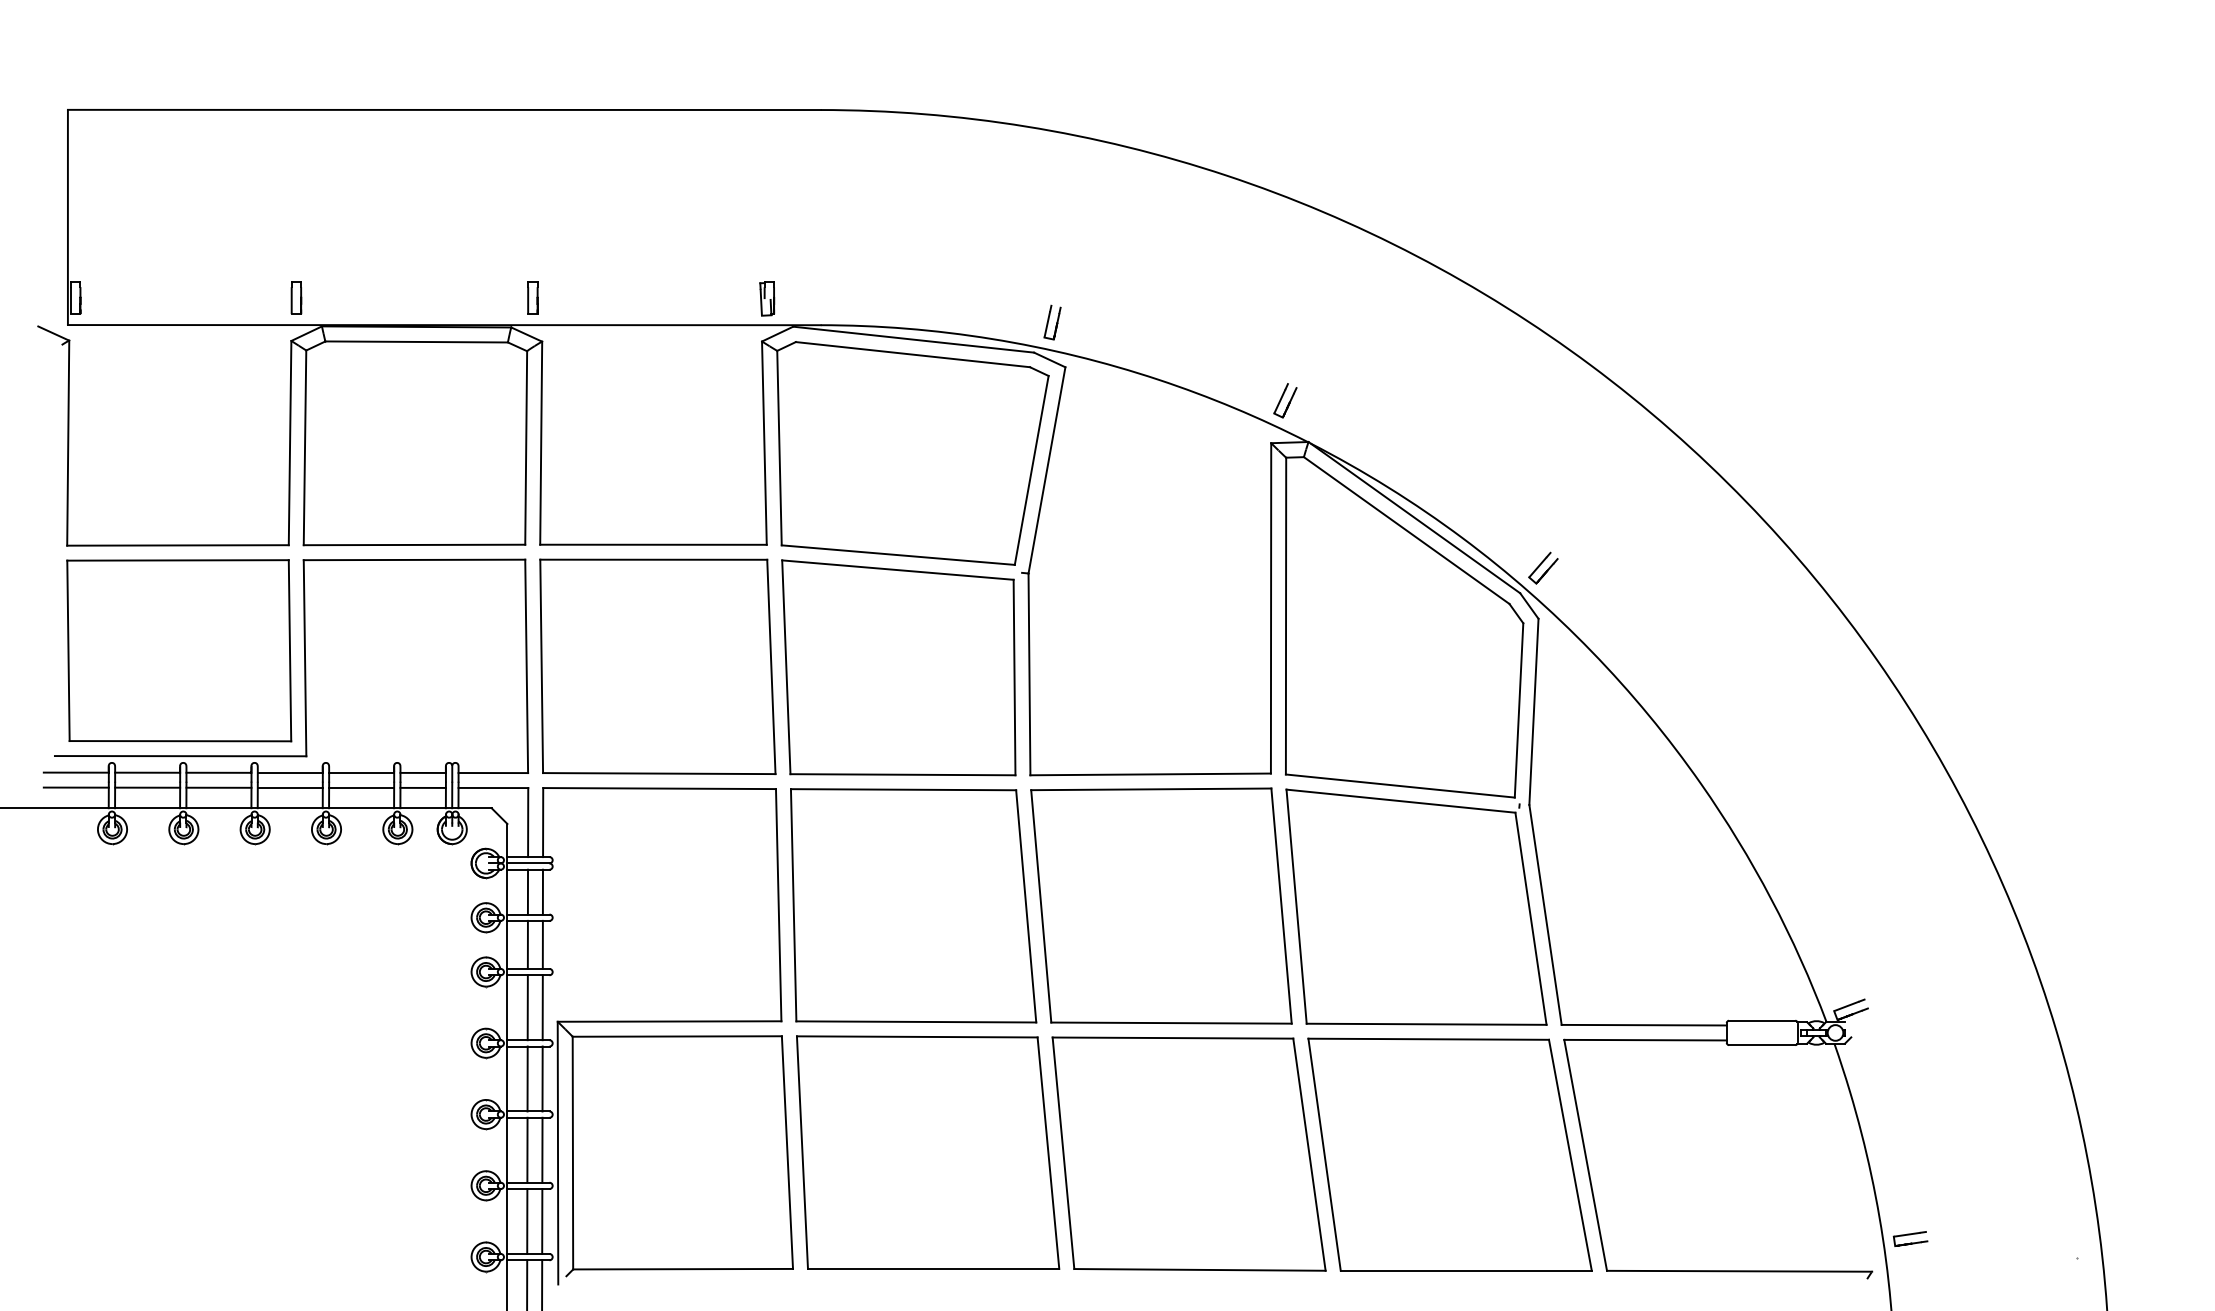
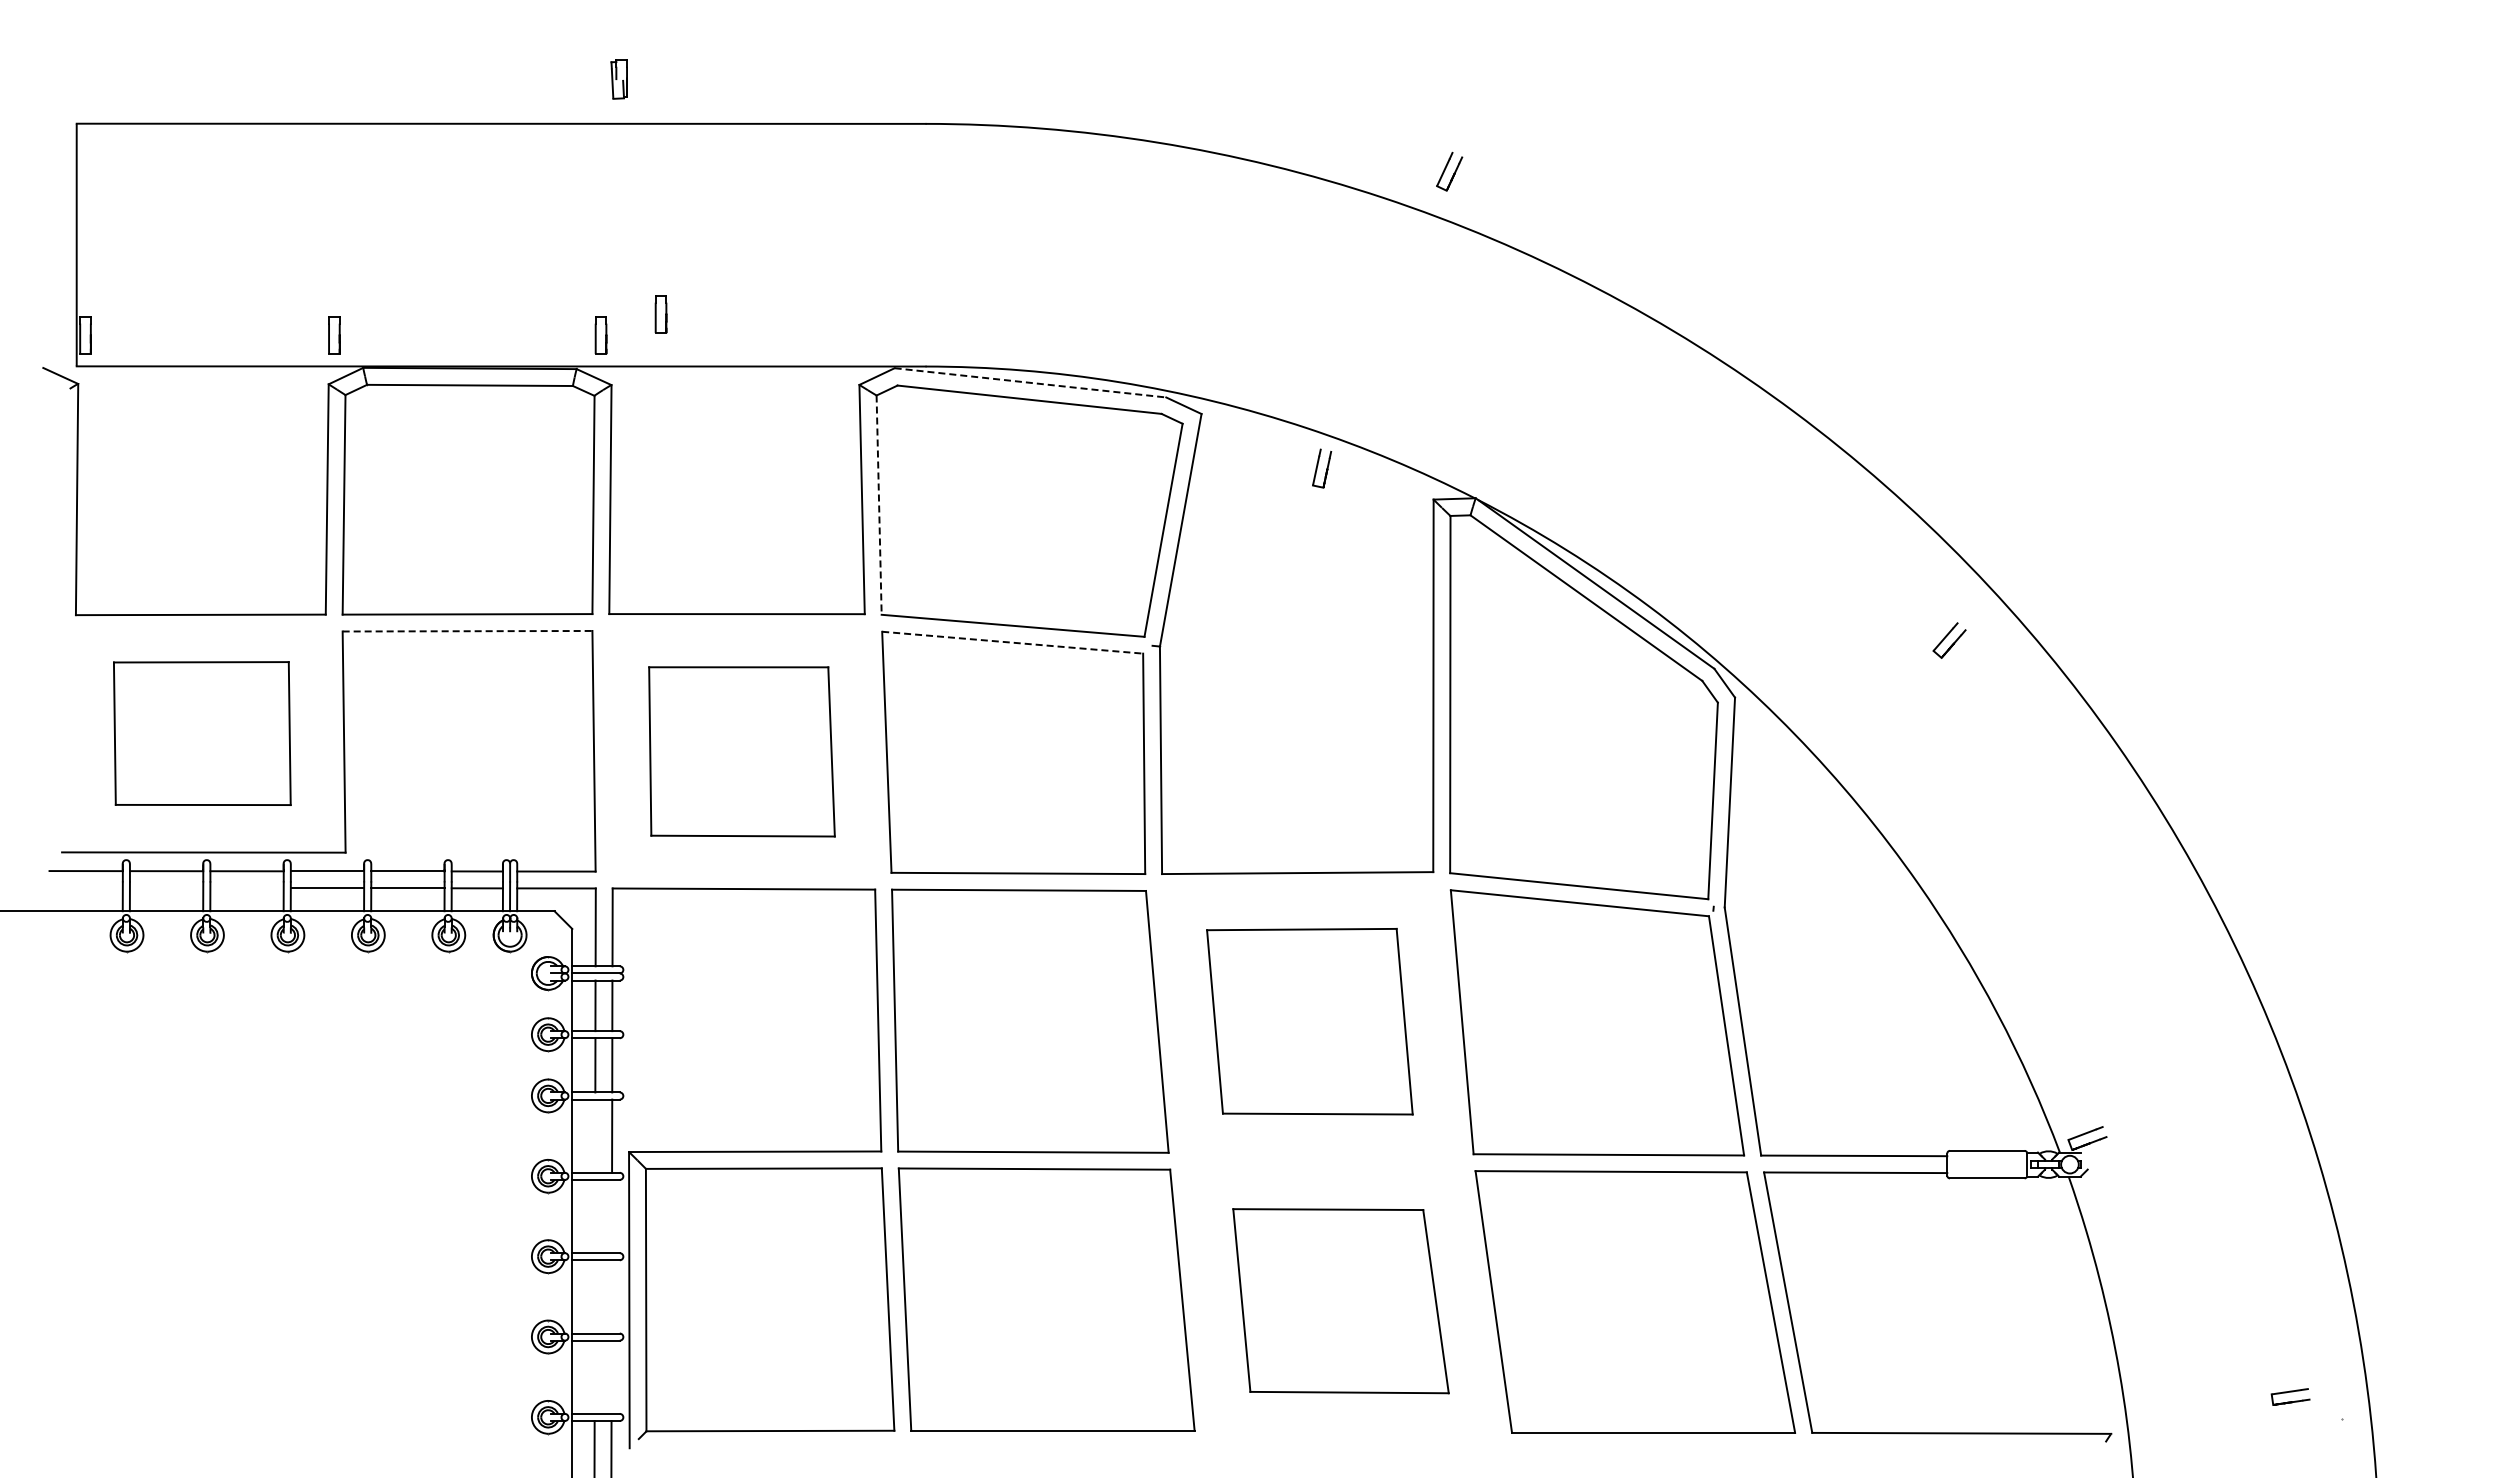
part: (585, 279) -> (660, 314), added
part: (766, 298) -> (618, 79), moved
part: (1052, 322) -> (1322, 468), moved
line: (913, 339) -> (1030, 382), solid -> dashed
part: (1285, 400) -> (1449, 171), moved
line: (779, 448) -> (879, 505), solid -> dashed
line: (414, 560) -> (467, 631), solid -> dashed
part: (1543, 568) -> (1949, 640), moved
line: (897, 569) -> (1012, 642), solid -> dashed
part: (179, 650) -> (202, 733), size x0.7
part: (657, 666) -> (741, 751), size x0.7
line: (75, 787) -> (85, 887), removed
line: (147, 788) -> (166, 888), removed
line: (218, 788) -> (246, 888), removed
part: (1161, 906) -> (1309, 1021), size x0.7
line: (527, 1007) -> (595, 1135), removed
line: (527, 1078) -> (595, 1216), removed
line: (542, 1078) -> (611, 1216), removed
line: (527, 1149) -> (594, 1296), removed
line: (542, 1149) -> (611, 1296), removed
part: (1188, 1153) -> (1340, 1300), size x0.7
line: (527, 1220) -> (594, 1376), removed
line: (542, 1220) -> (611, 1376), removed
part: (1910, 1238) -> (2290, 1396), moved

